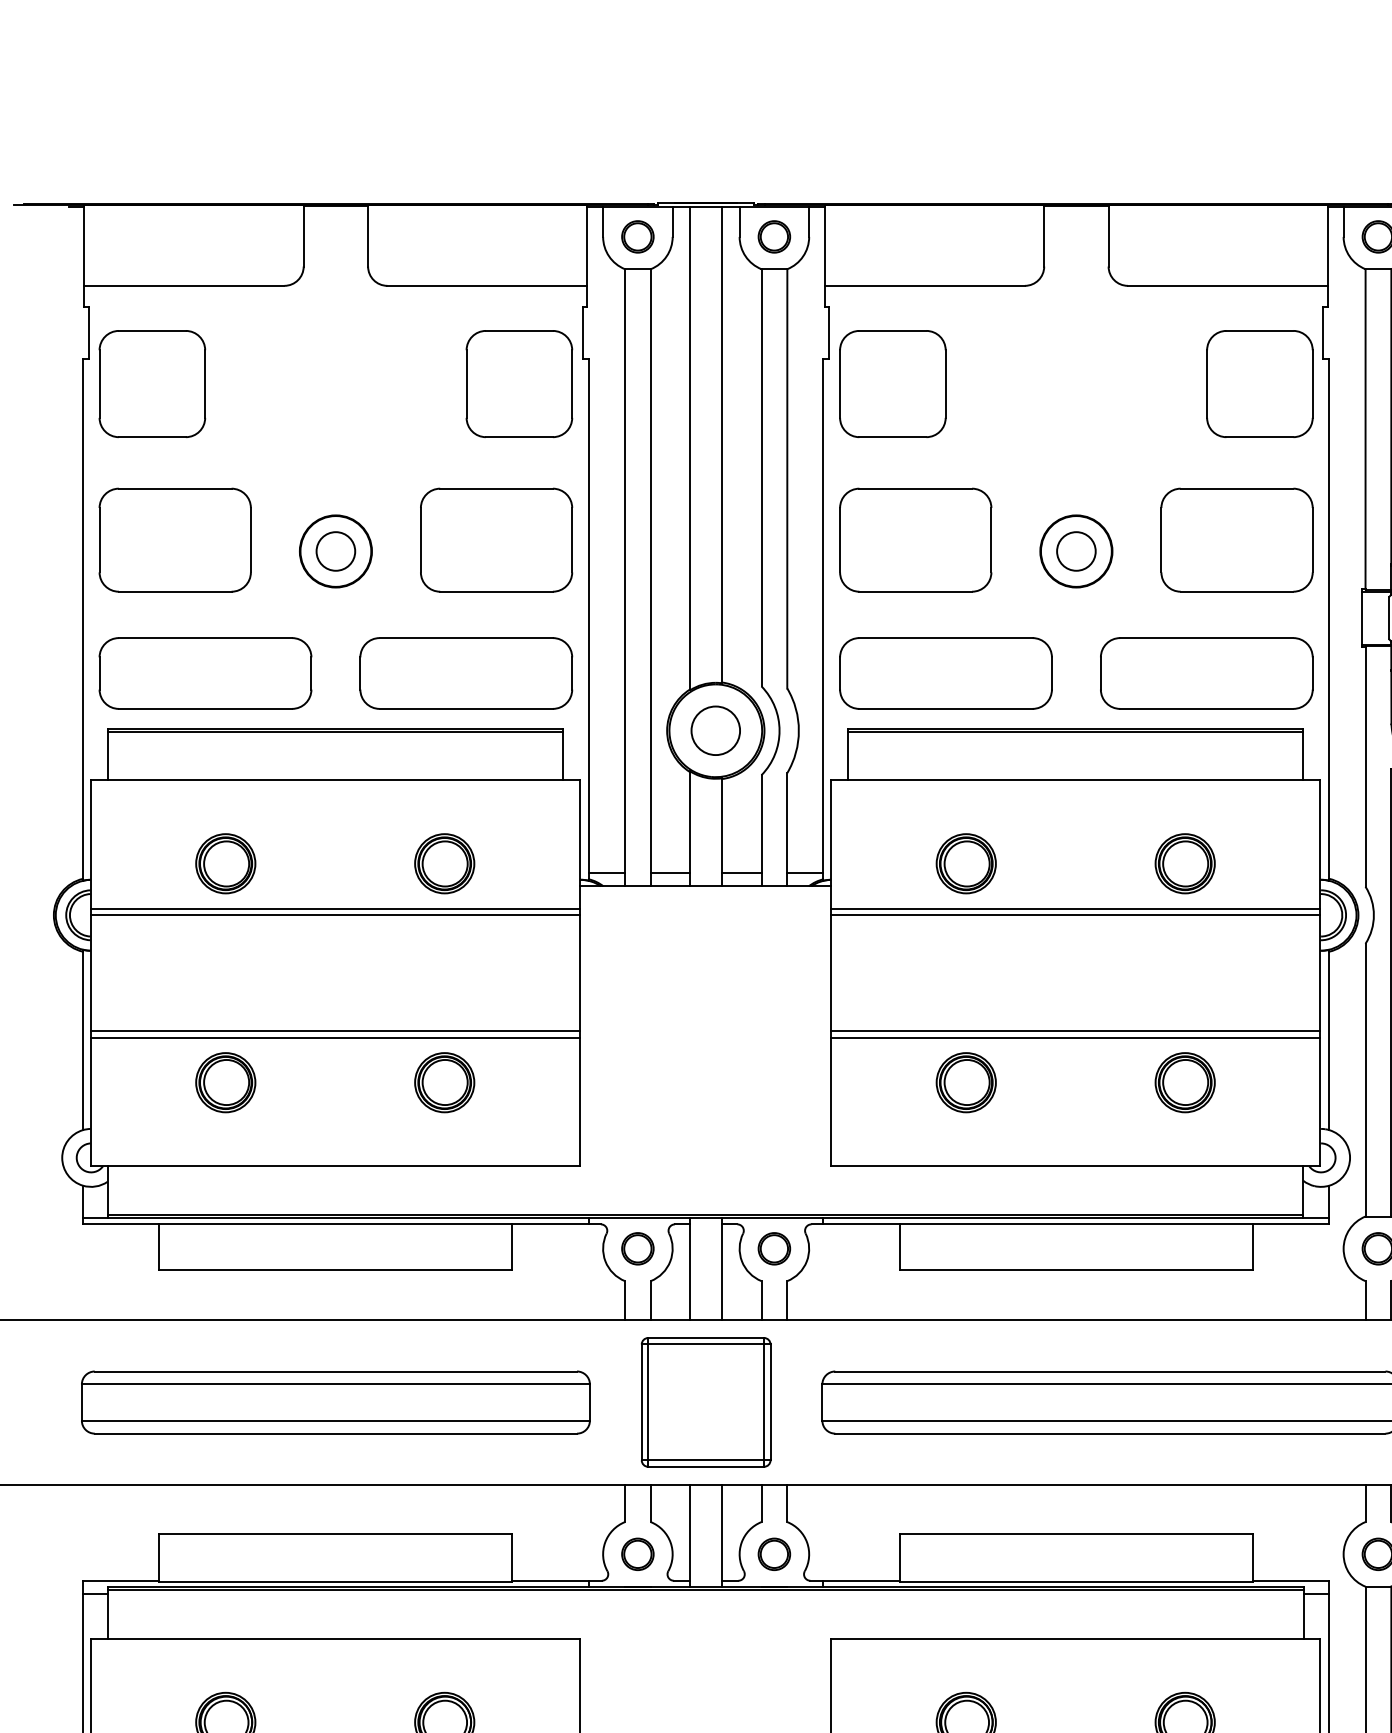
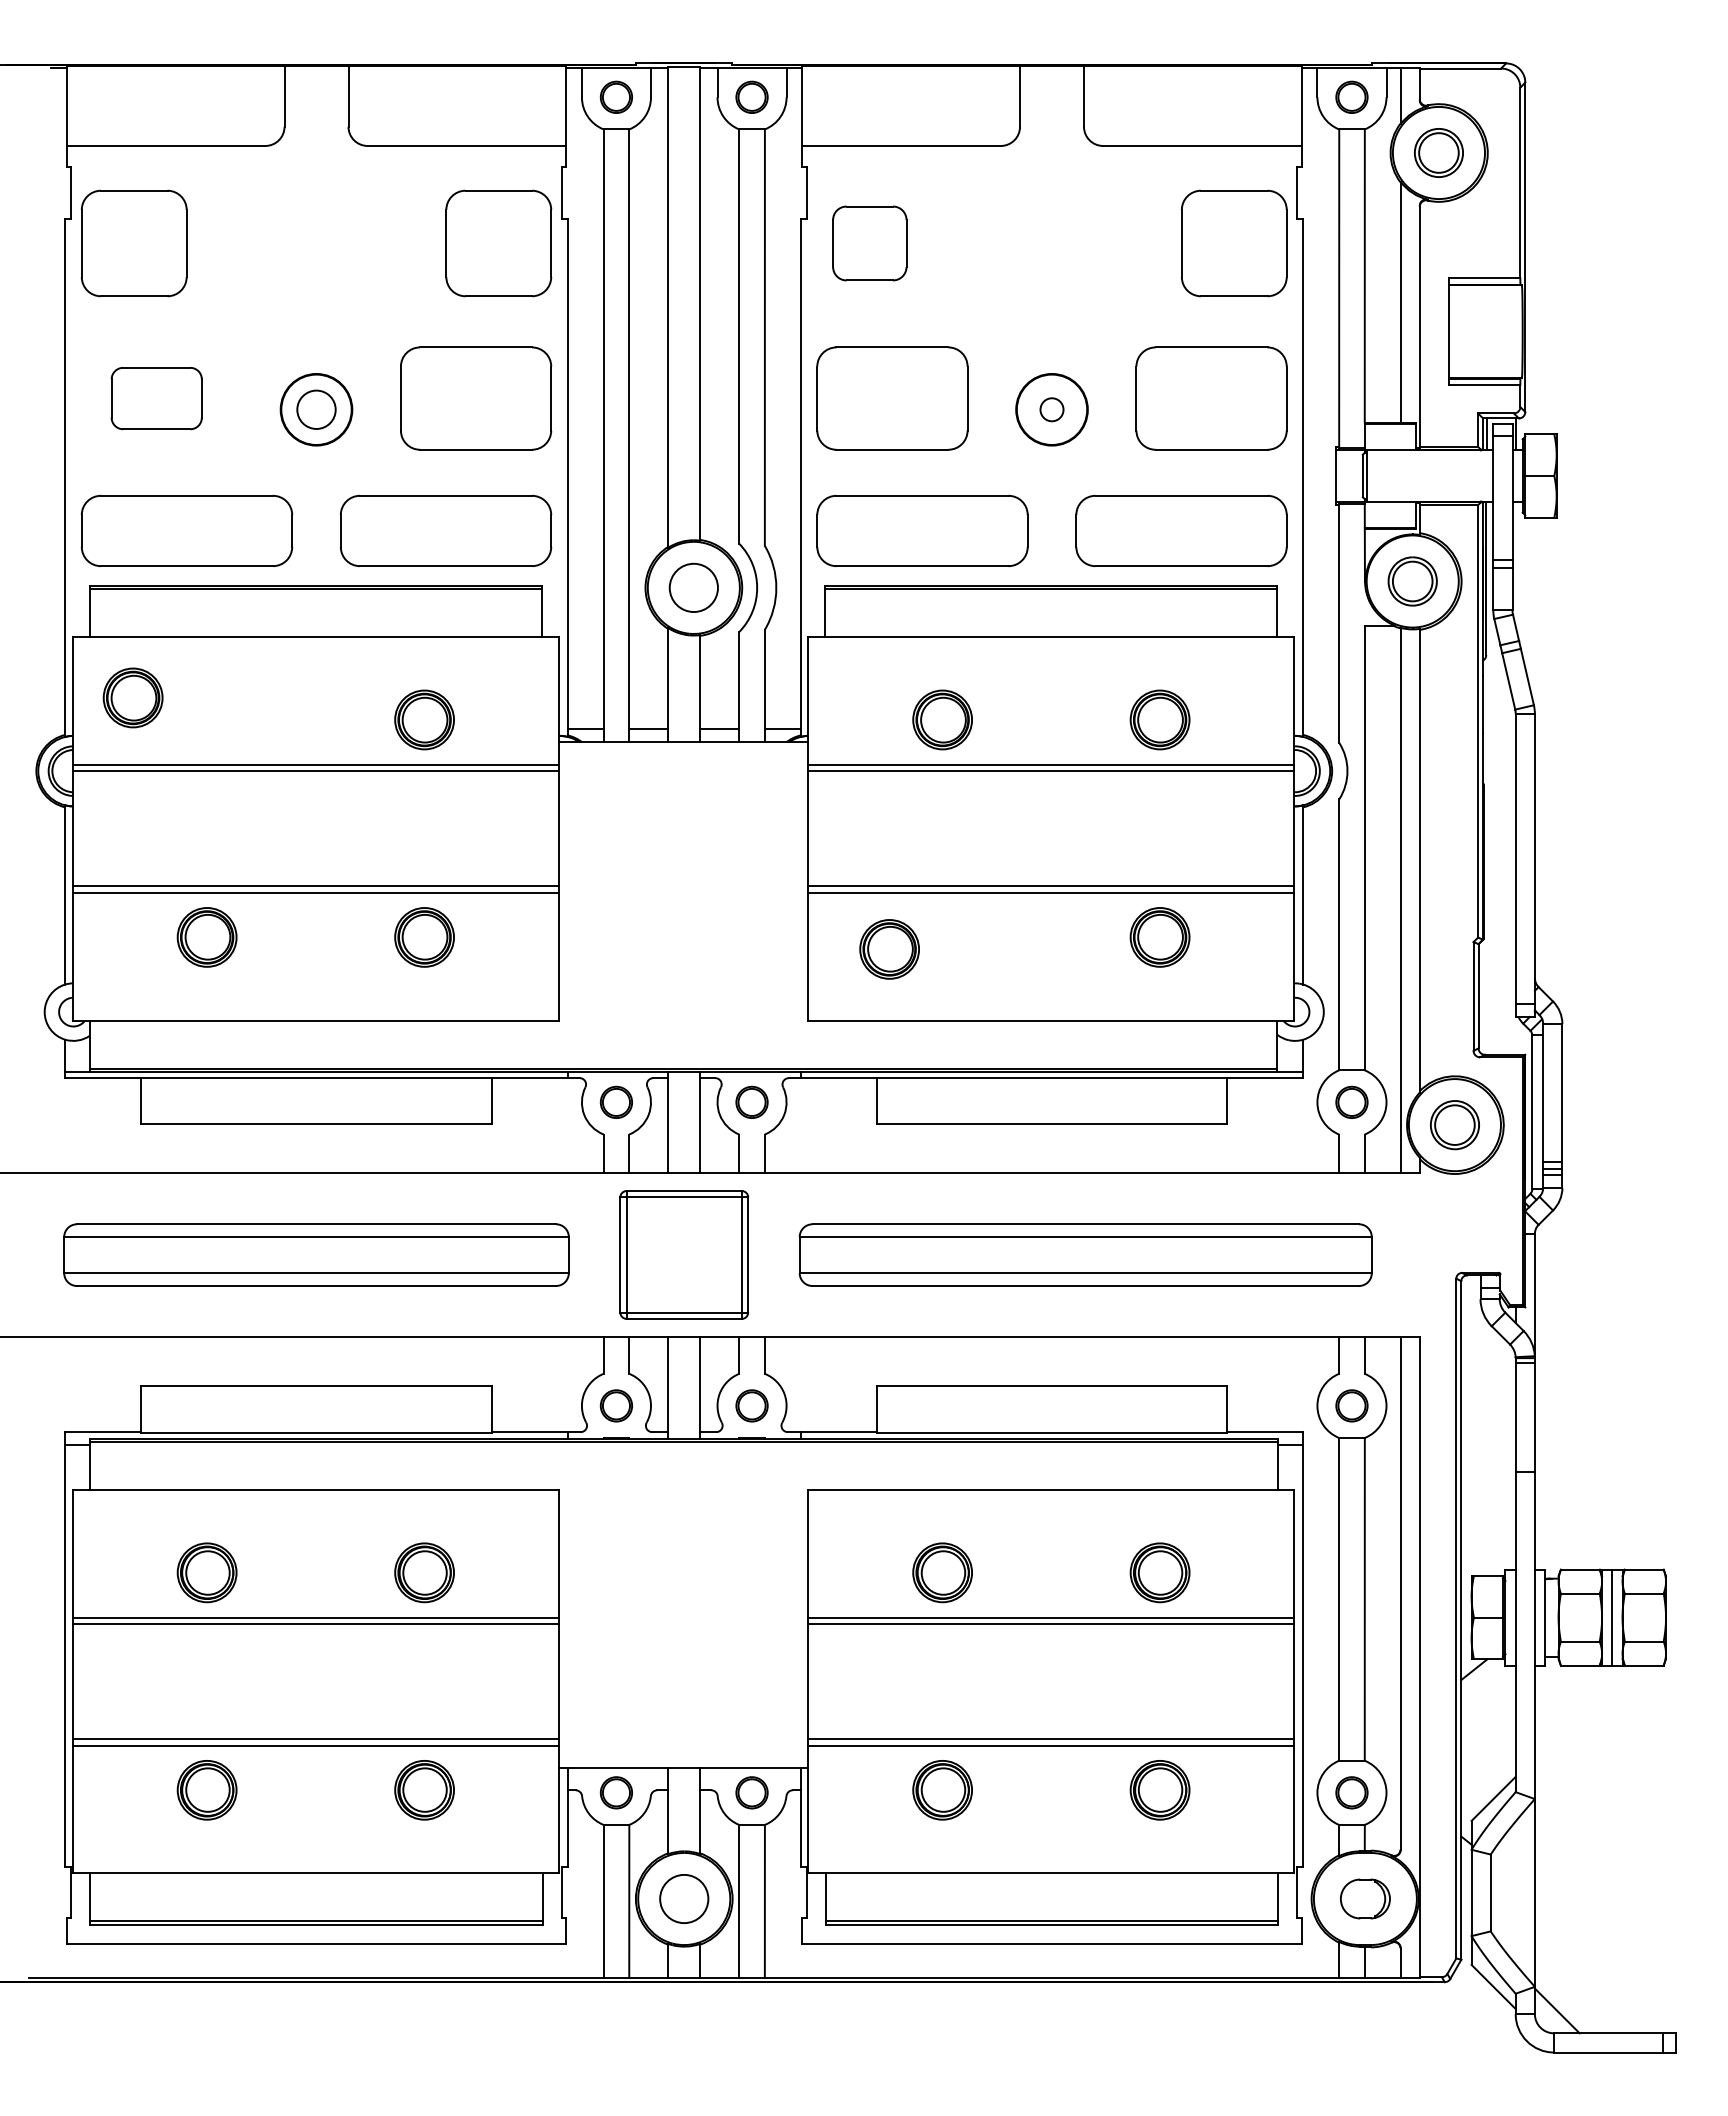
part: (892, 384) -> (869, 243), size x0.7
part: (174, 540) -> (156, 398), size x0.6
circle: (1075, 551) -> (1051, 409), size x0.6
part: (225, 863) -> (132, 697), moved
part: (966, 1082) -> (889, 949), moved

